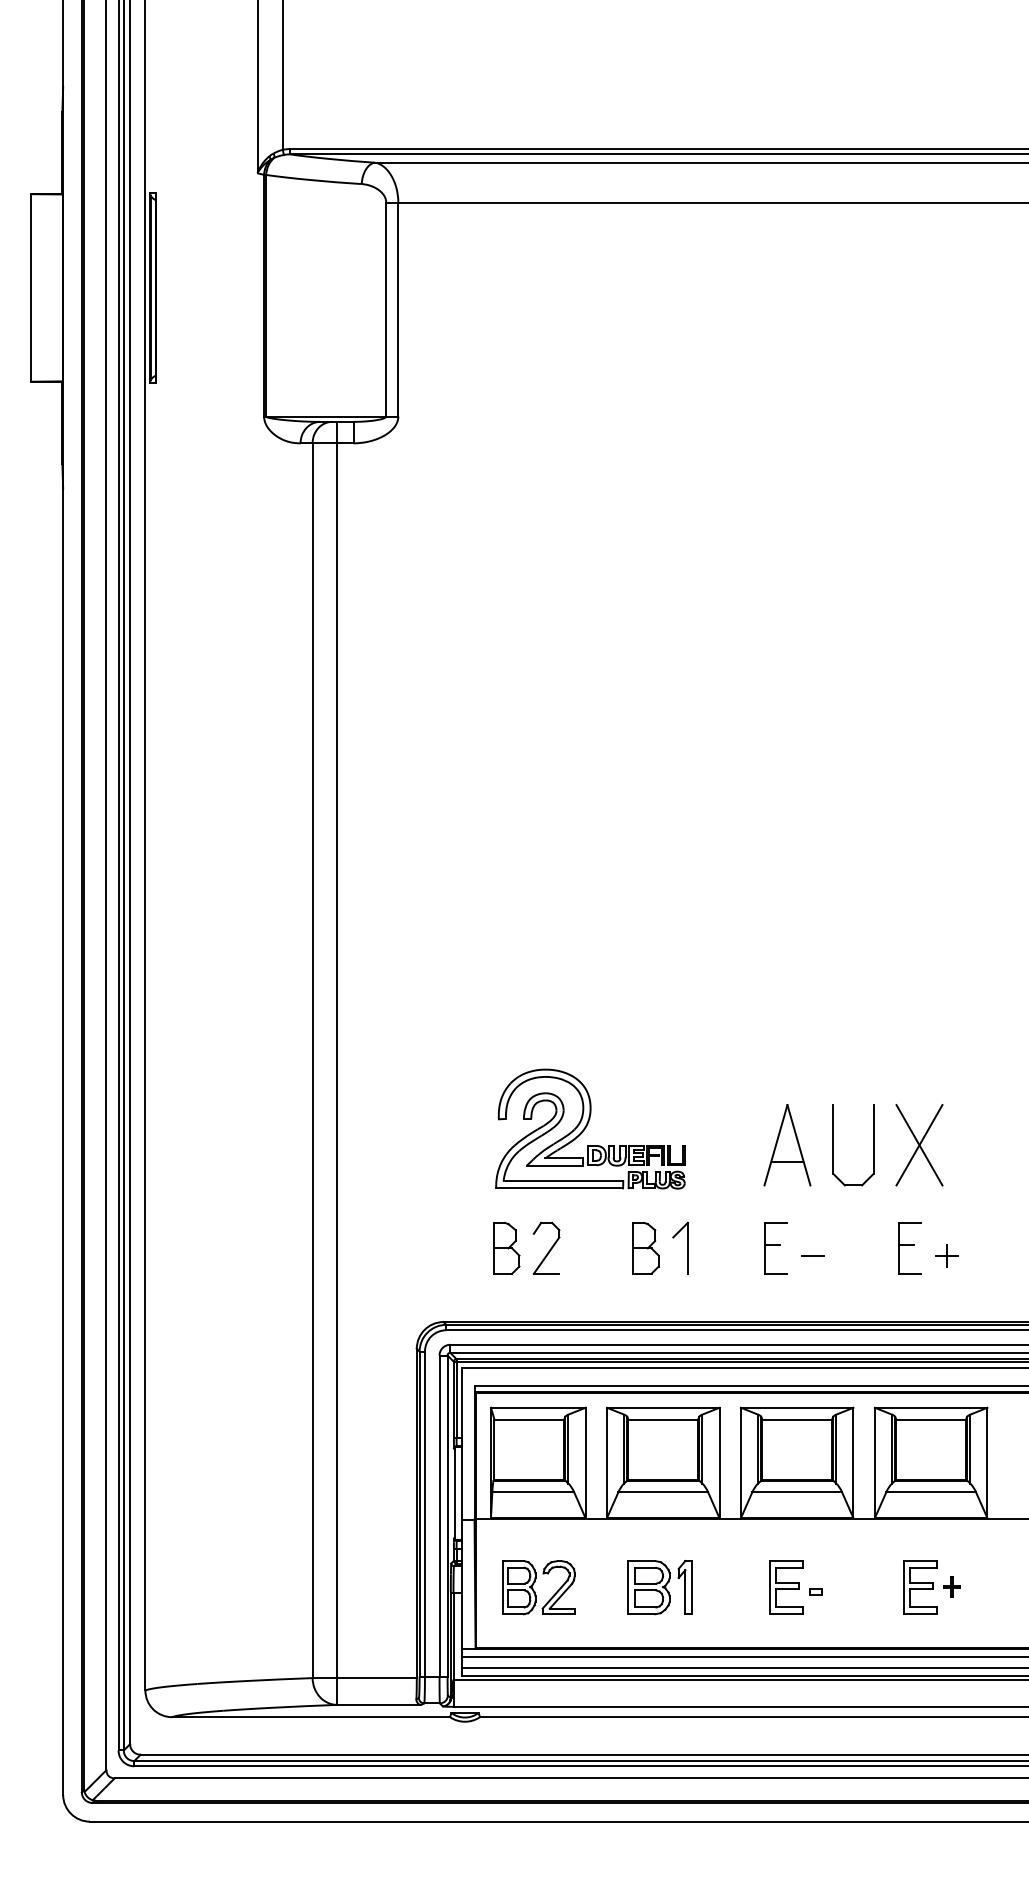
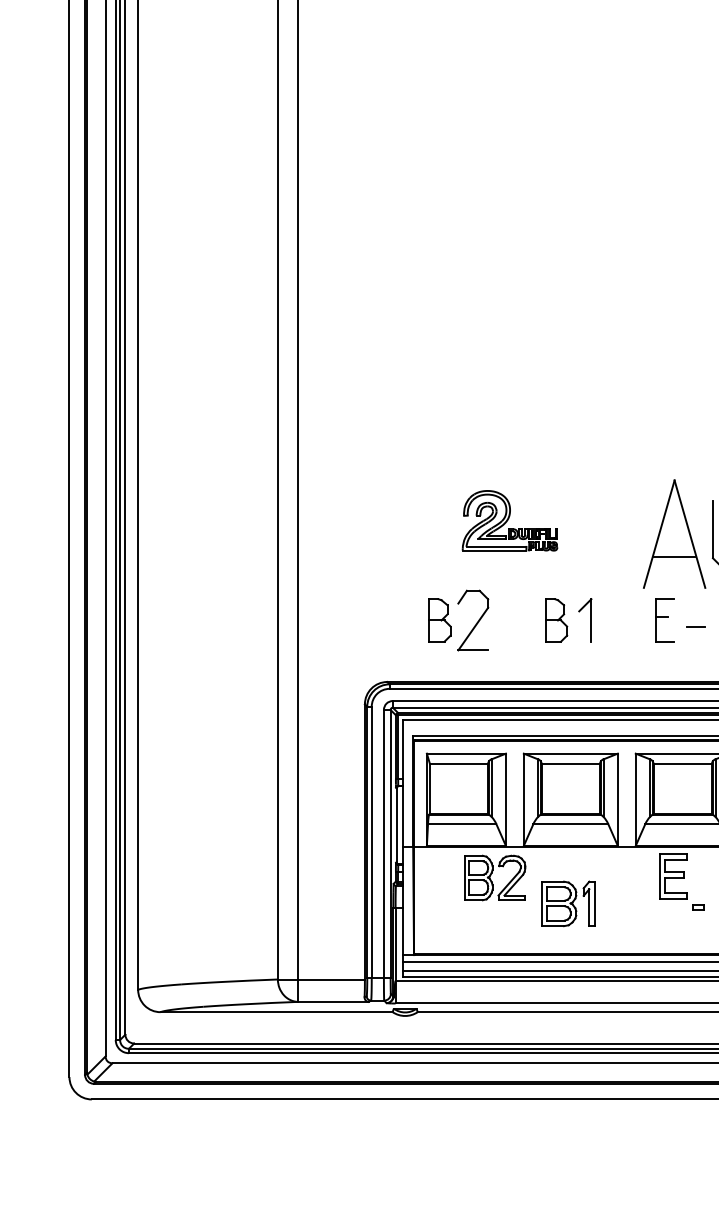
part: (590, 1128) -> (510, 520), size x0.6
part: (787, 1145) -> (674, 534), size x1.6
part: (546, 1247) -> (473, 619), size x1.4
part: (538, 1587) -> (495, 877), moved
part: (786, 1587) -> (673, 876), moved

